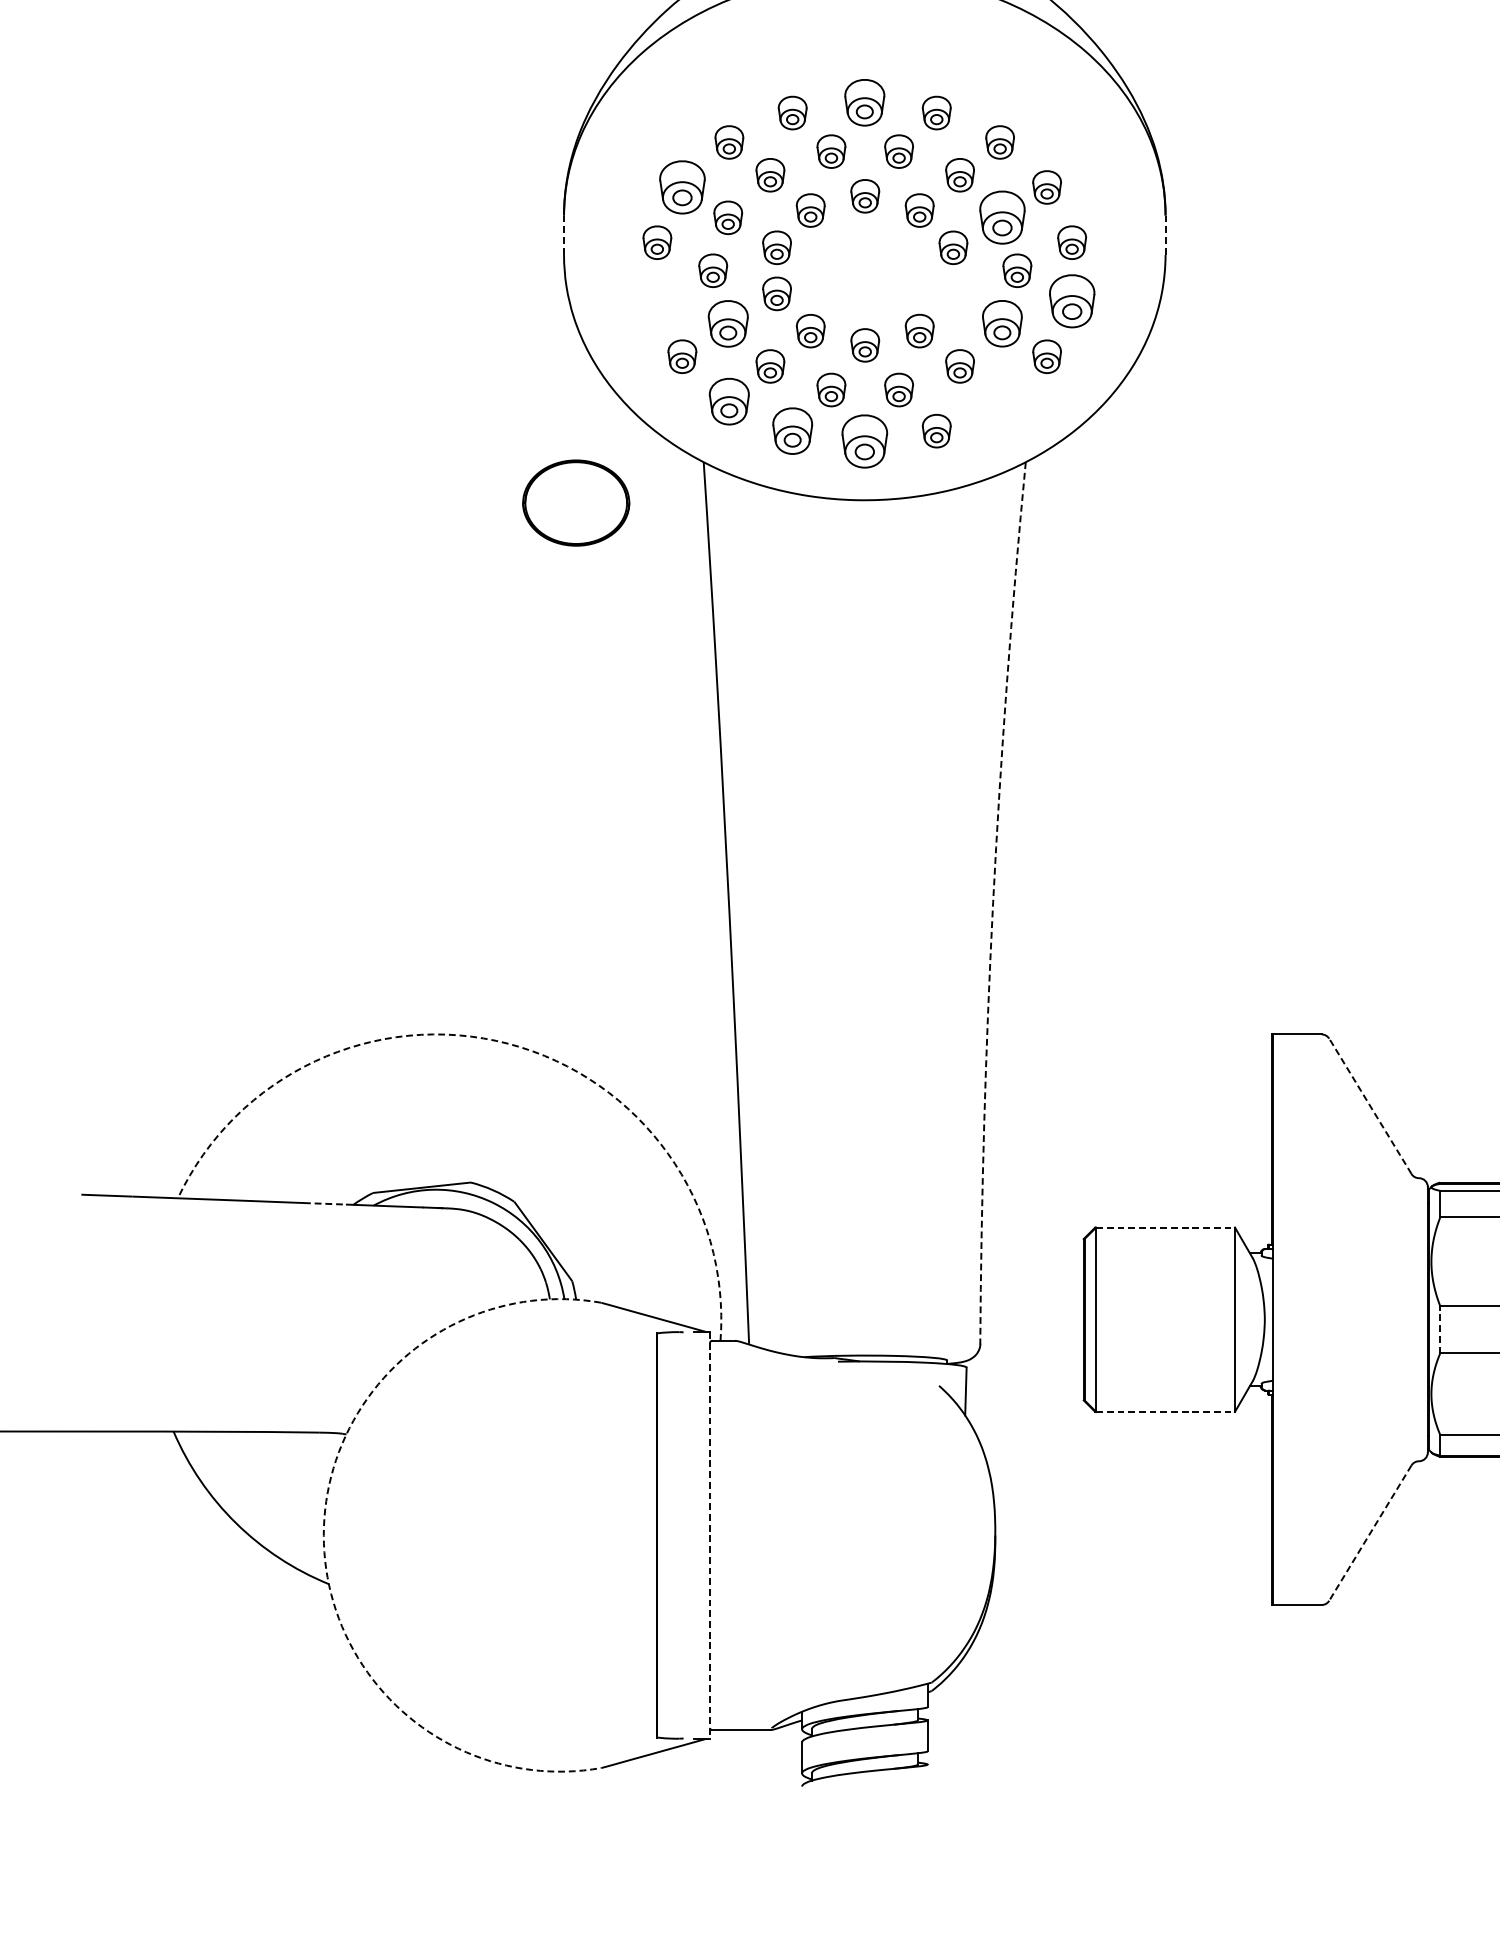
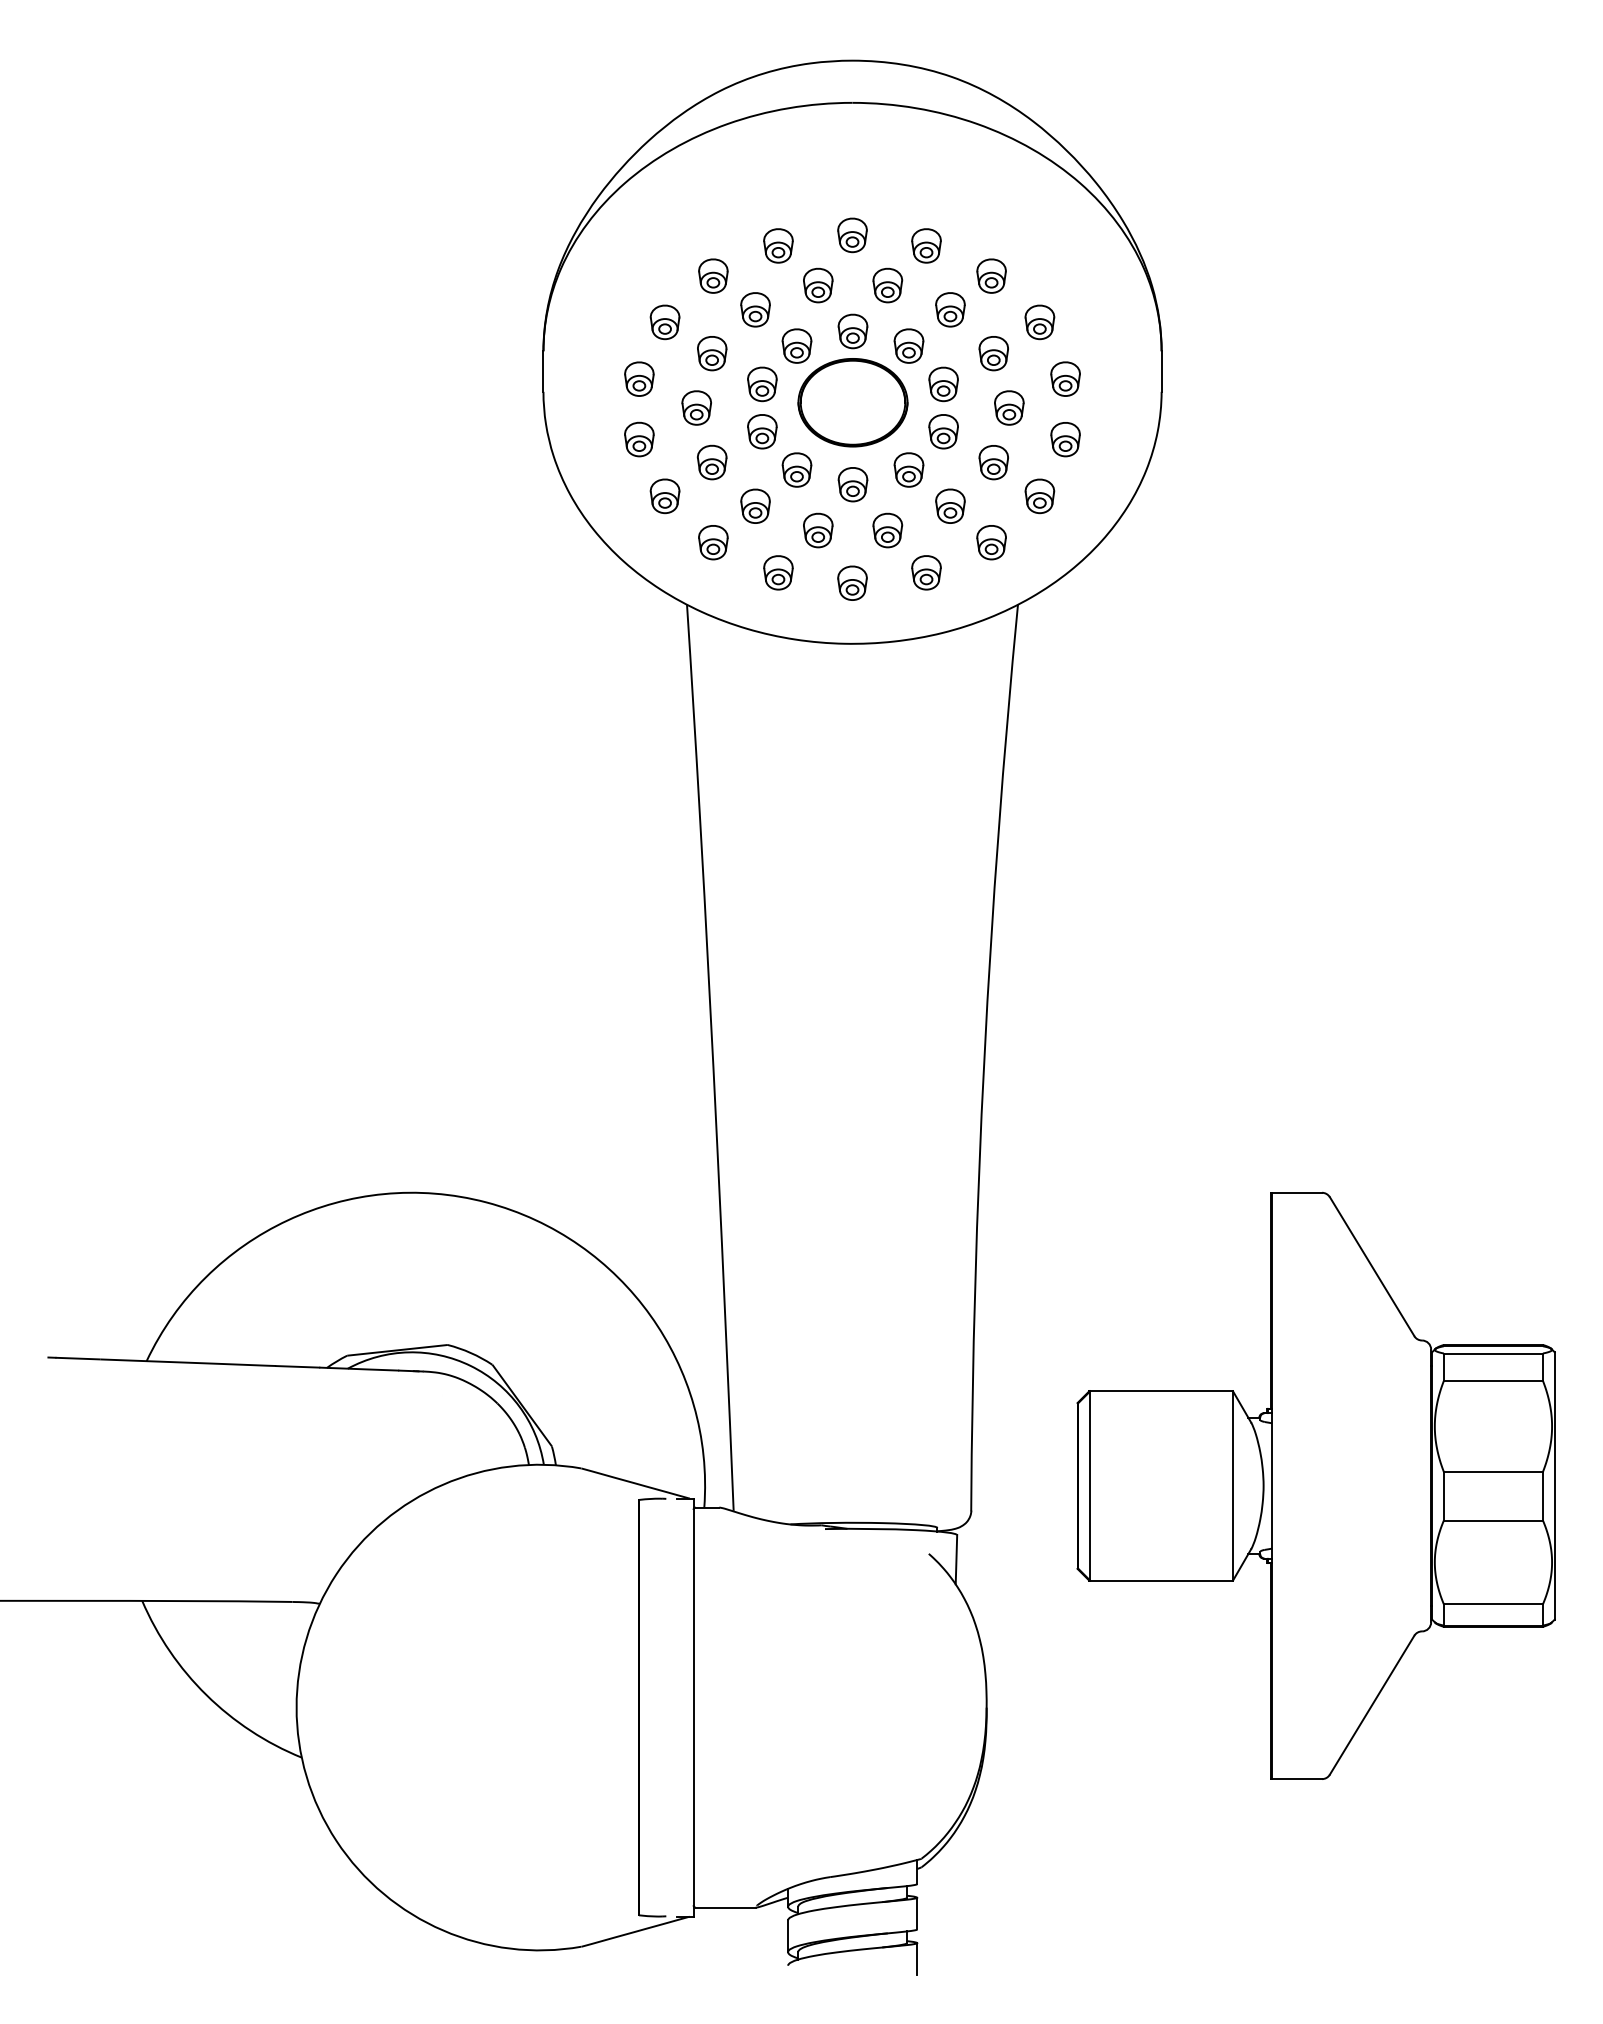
part: (864, 102) -> (852, 235), size x0.71
part: (681, 187) -> (664, 322), size x0.62
part: (1001, 217) -> (993, 353), size x0.62
line: (564, 236) -> (543, 372), dashed -> solid
line: (1165, 236) -> (1161, 372), dashed -> solid
part: (953, 293) -> (943, 431), added
part: (657, 301) -> (639, 439), added
part: (1072, 301) -> (1065, 439), size x0.62
part: (727, 323) -> (711, 462), size x0.71
part: (1001, 323) -> (993, 462), size x0.71
part: (729, 401) -> (713, 542), size x0.71
part: (1000, 401) -> (991, 542), added
part: (792, 430) -> (778, 572), size x0.71
part: (864, 440) -> (852, 582), size x0.62
part: (575, 502) -> (852, 402), moved
arc: (993, 902) -> (984, 1057), dashed -> solid
arc: (508, 1043) -> (486, 1202), dashed -> solid
line: (1369, 1106) -> (1371, 1266), dashed -> solid
line: (324, 1203) -> (297, 1366), dashed -> solid
line: (1166, 1227) -> (1162, 1391), dashed -> solid
line: (1439, 1329) -> (1443, 1495), dashed -> solid
line: (1166, 1411) -> (1162, 1580), dashed -> solid
line: (1369, 1533) -> (1371, 1705), dashed -> solid
arc: (323, 1535) -> (296, 1707), dashed -> solid
line: (710, 1536) -> (693, 1708), dashed -> solid
line: (928, 1779) -> (917, 1958), added

